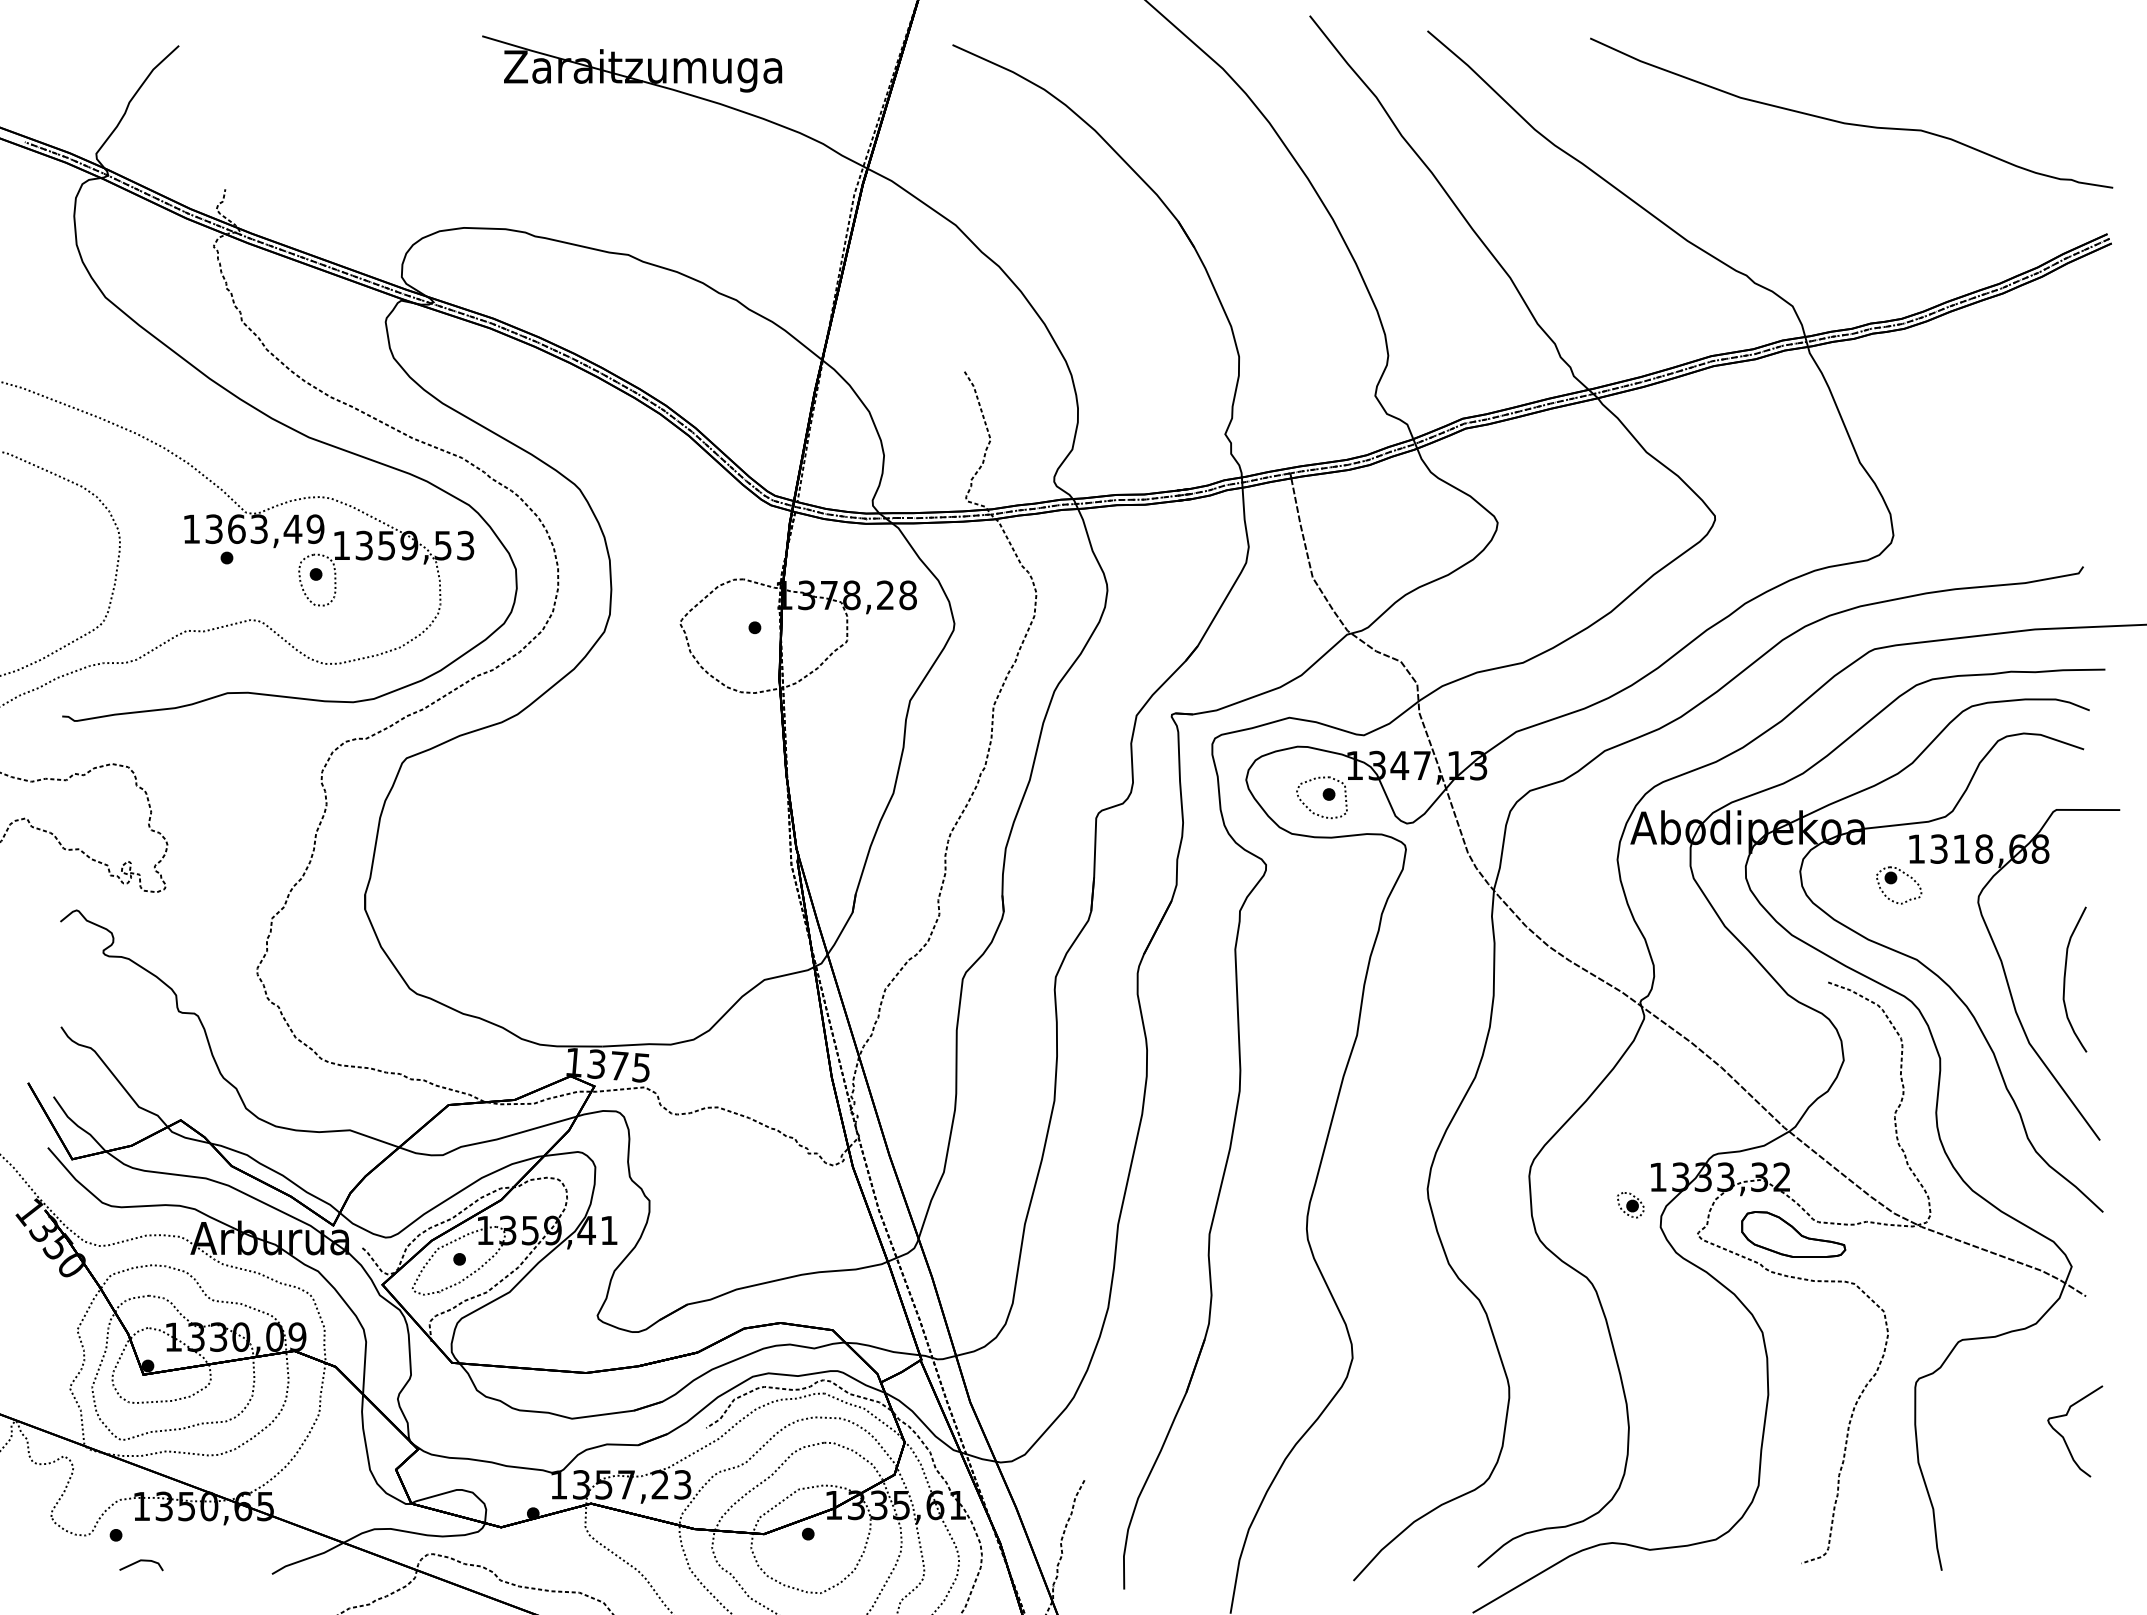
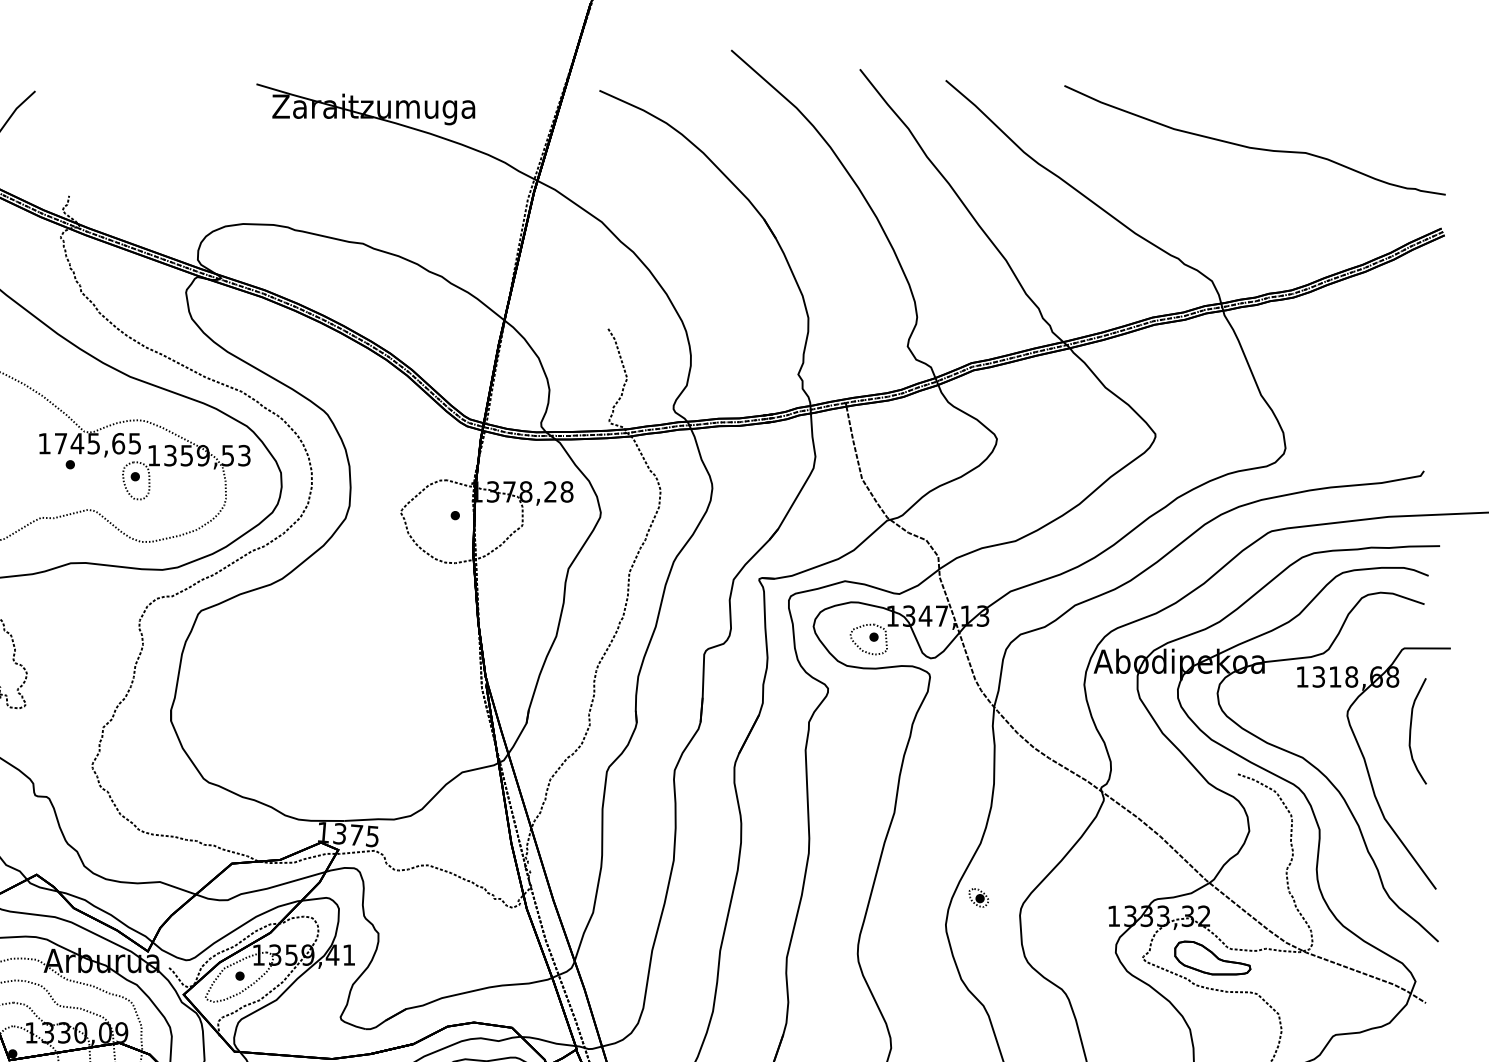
text: (264, 529) -> (97, 443), 1363,49 -> 1745,65
part: (1899, 885) -> (1289, 703), removed
curve: (2065, 979) -> (1411, 731), moved
part: (1630, 1205) -> (978, 898), moved

